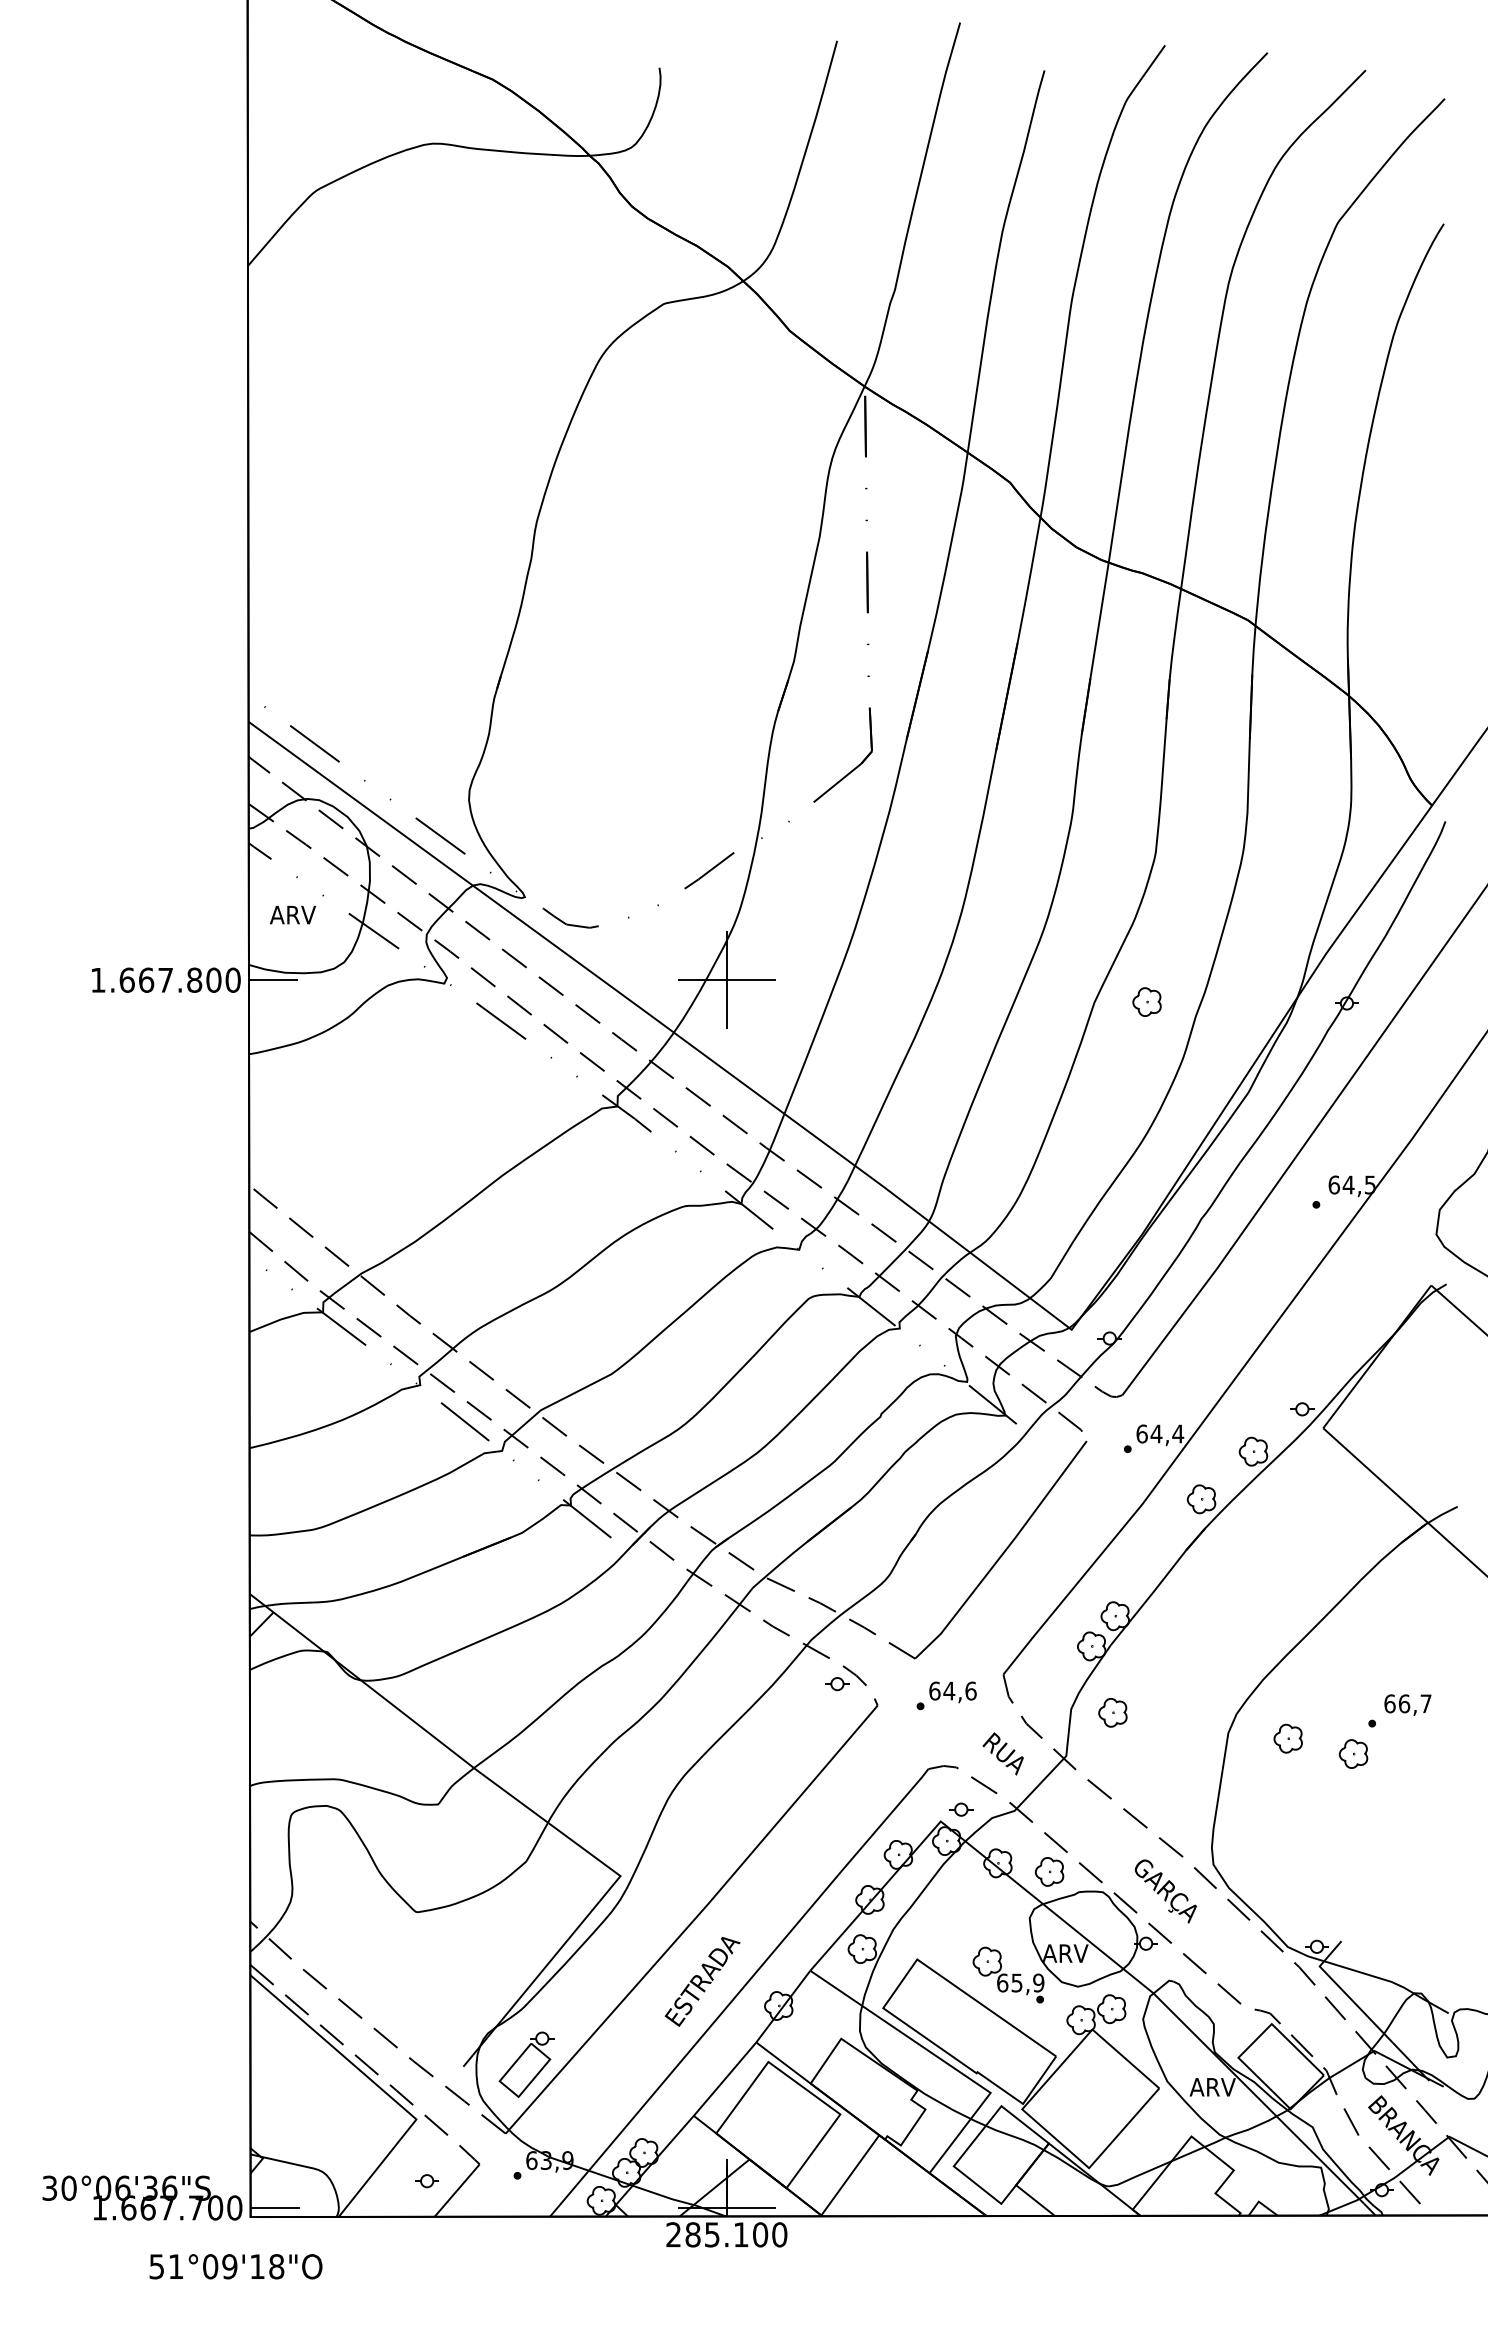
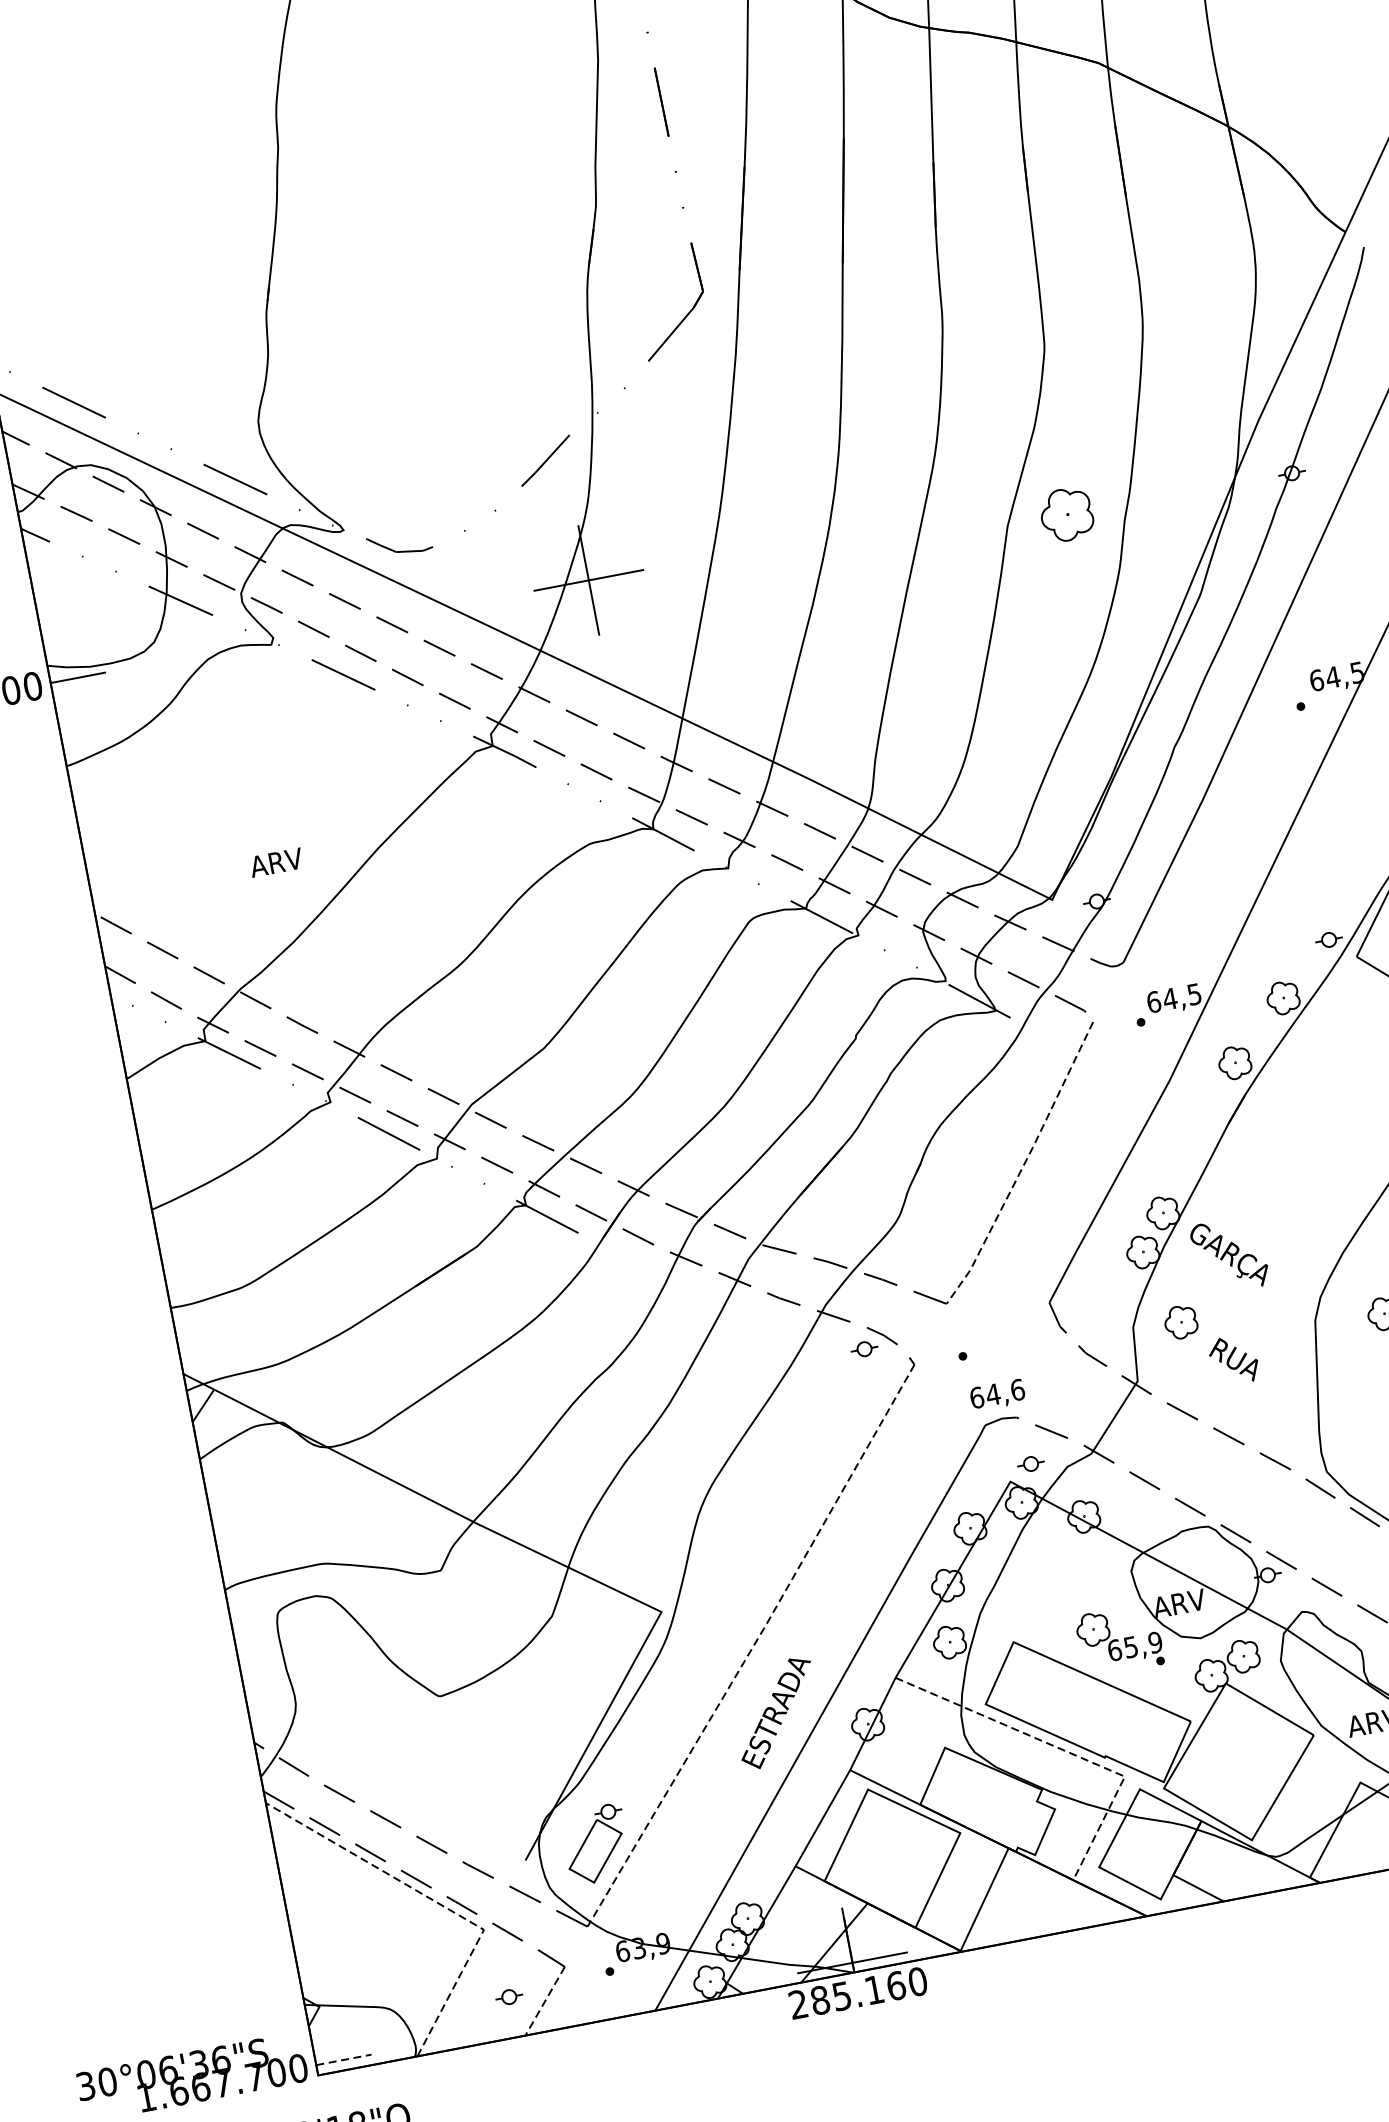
text: (292, 914) -> (275, 862), moved
part: (1146, 1001) -> (1065, 514), size x1.6
text: (1178, 1433) -> (1194, 993), 64,4 -> 64,5
line: (1003, 1552) -> (1023, 1165), solid -> dashed
text: (952, 1692) -> (997, 1395), moved
text: (1002, 1753) -> (1233, 1359), moved
part: (1049, 1871) -> (1143, 1514), removed
text: (1165, 1891) -> (1229, 1255), moved
line: (693, 1921) -> (753, 1647), solid -> dashed
line: (942, 2060) -> (1063, 1750), solid -> dashed
line: (381, 2088) -> (437, 1902), solid -> dashed
line: (457, 2190) -> (545, 2001), solid -> dashed
line: (275, 2207) -> (344, 2059), solid -> dashed
text: (760, 2234) -> (896, 1985), 285.100 -> 285.160

